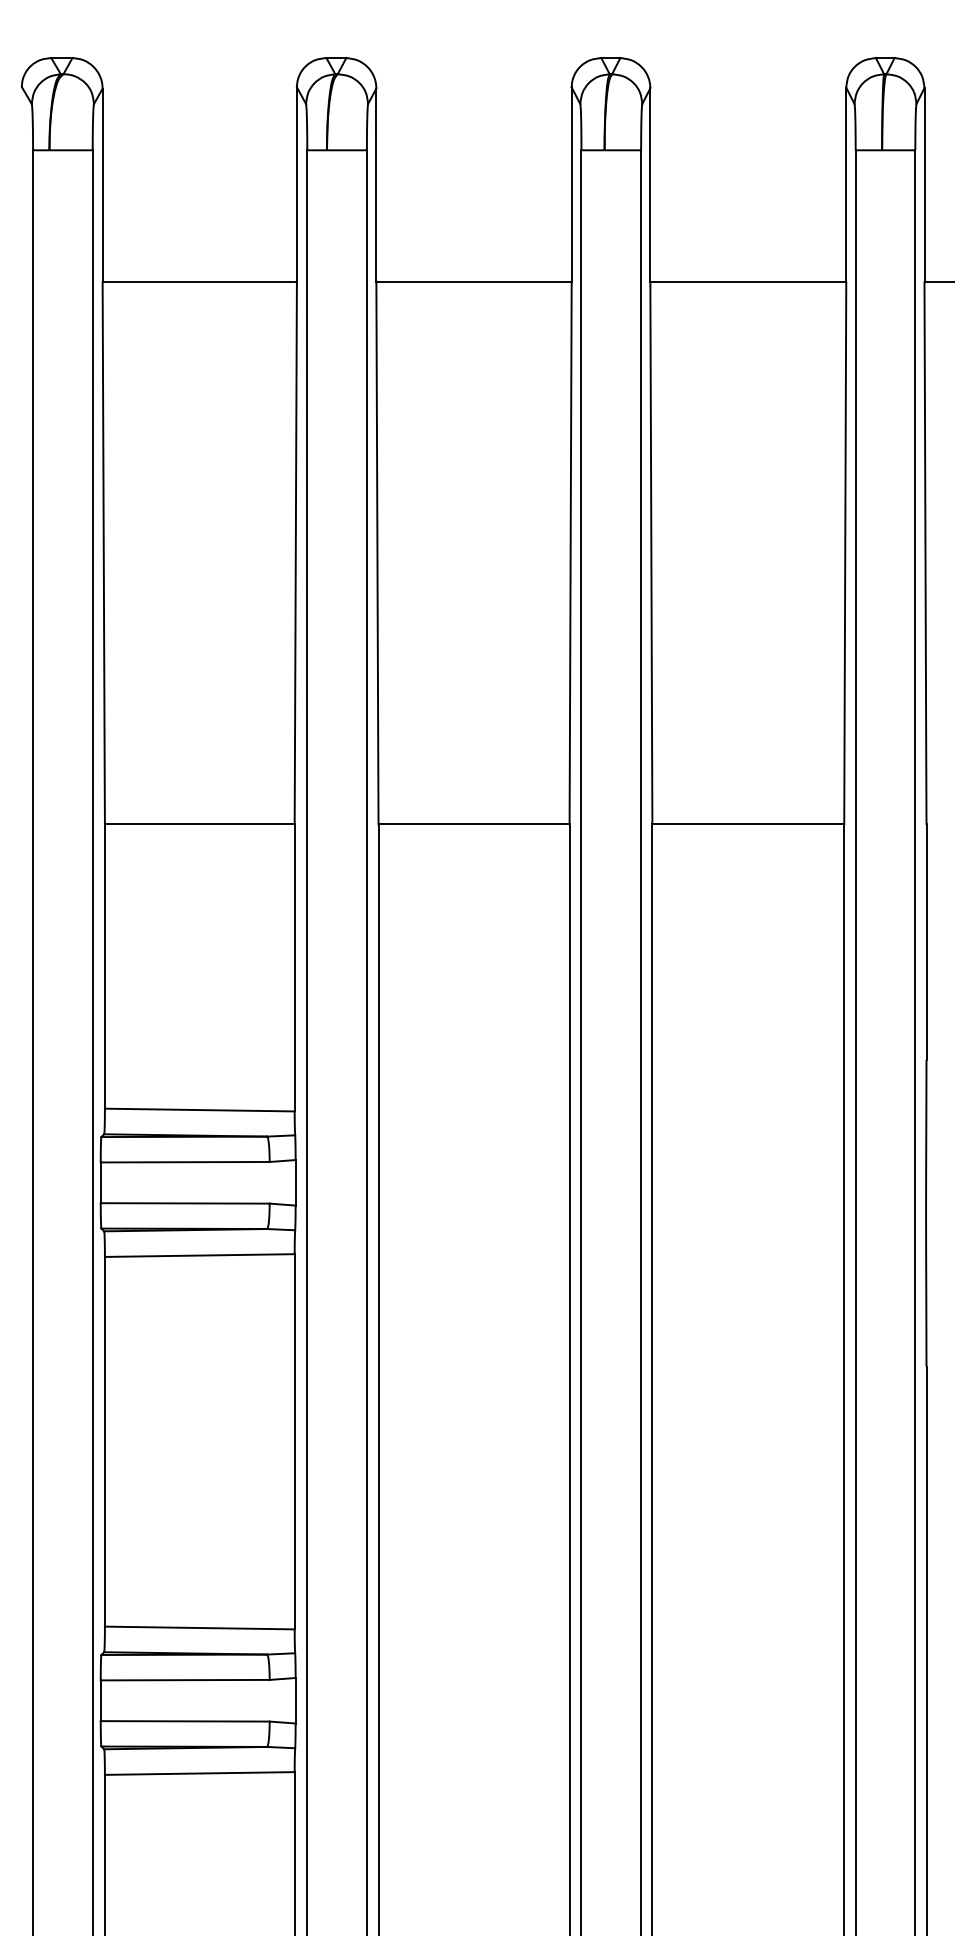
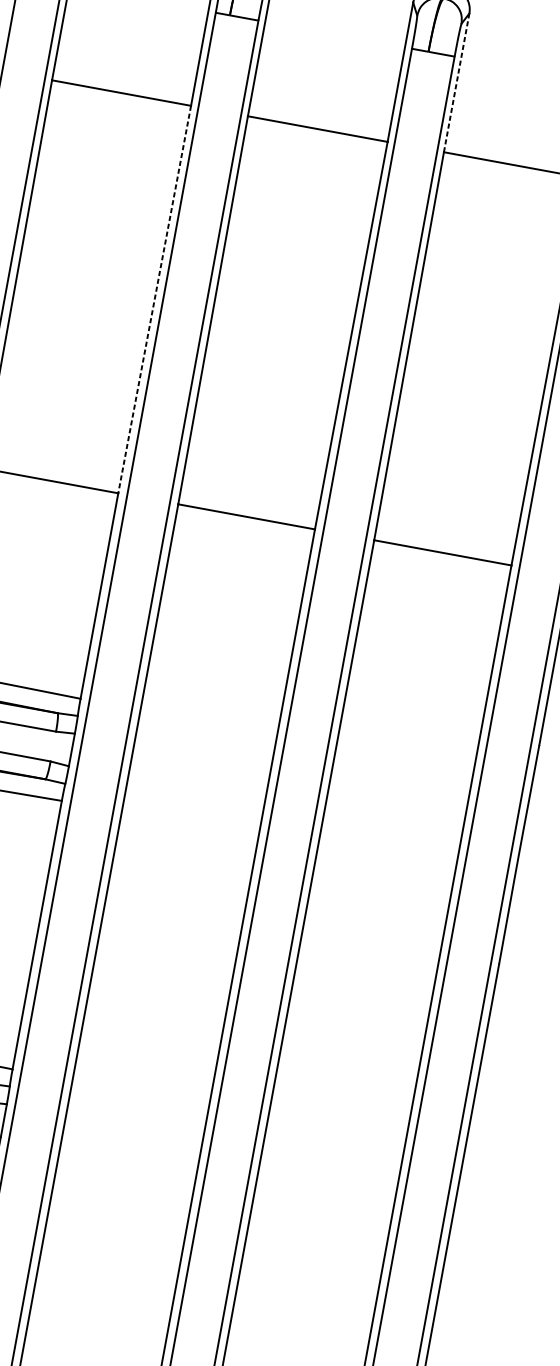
line: (650, 185) -> (456, 83), solid -> dashed
line: (295, 553) -> (154, 299), solid -> dashed

